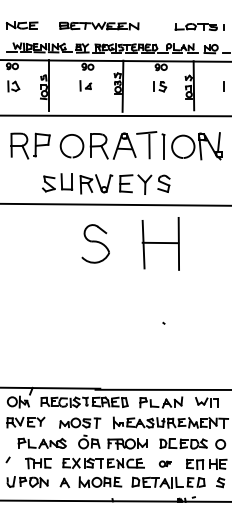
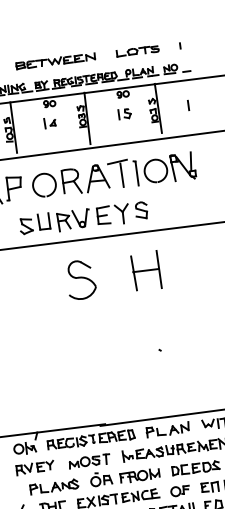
part: (195, 27) -> (137, 51), moved
part: (160, 243) -> (146, 270), size x0.71
part: (164, 463) -> (179, 490), size x1.67

